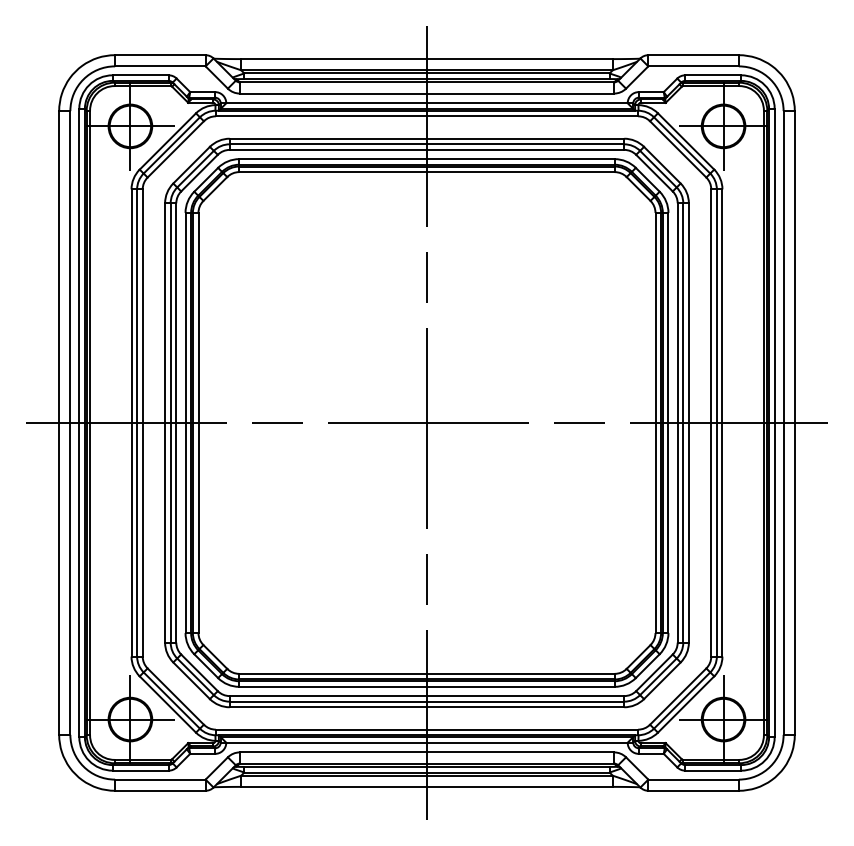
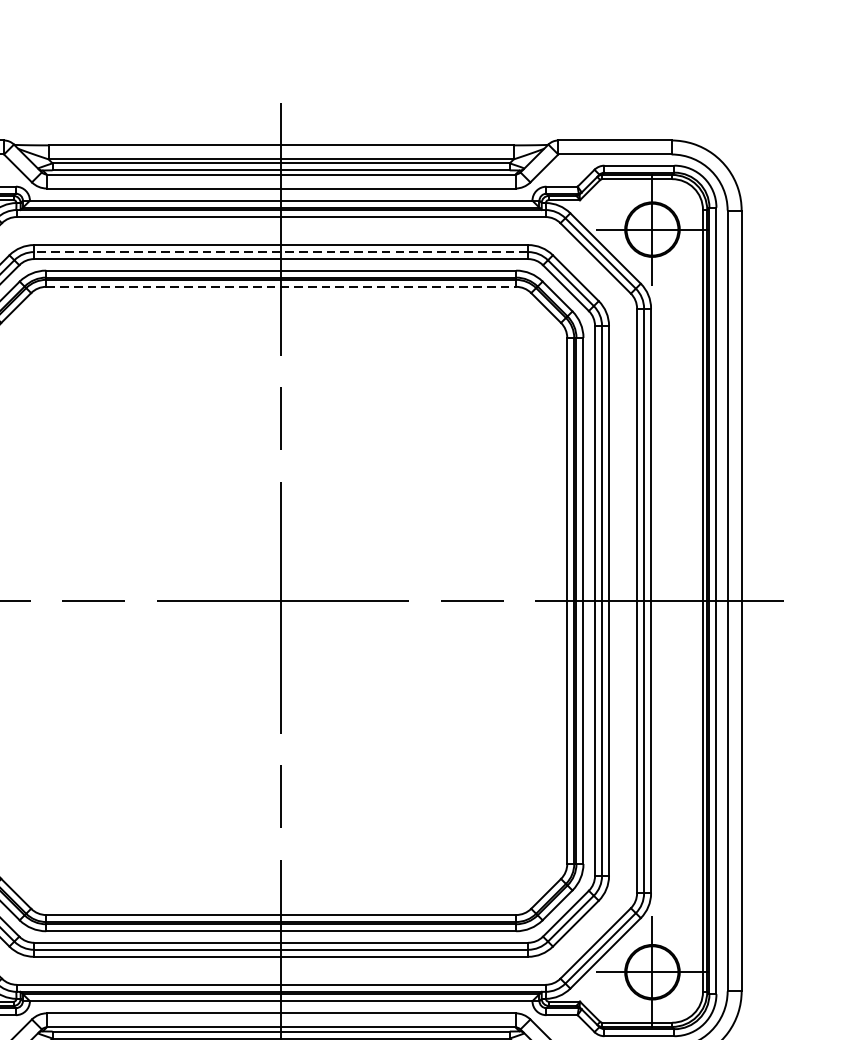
line: (426, 144) -> (280, 252), solid -> dashed
line: (426, 172) -> (280, 287), solid -> dashed

